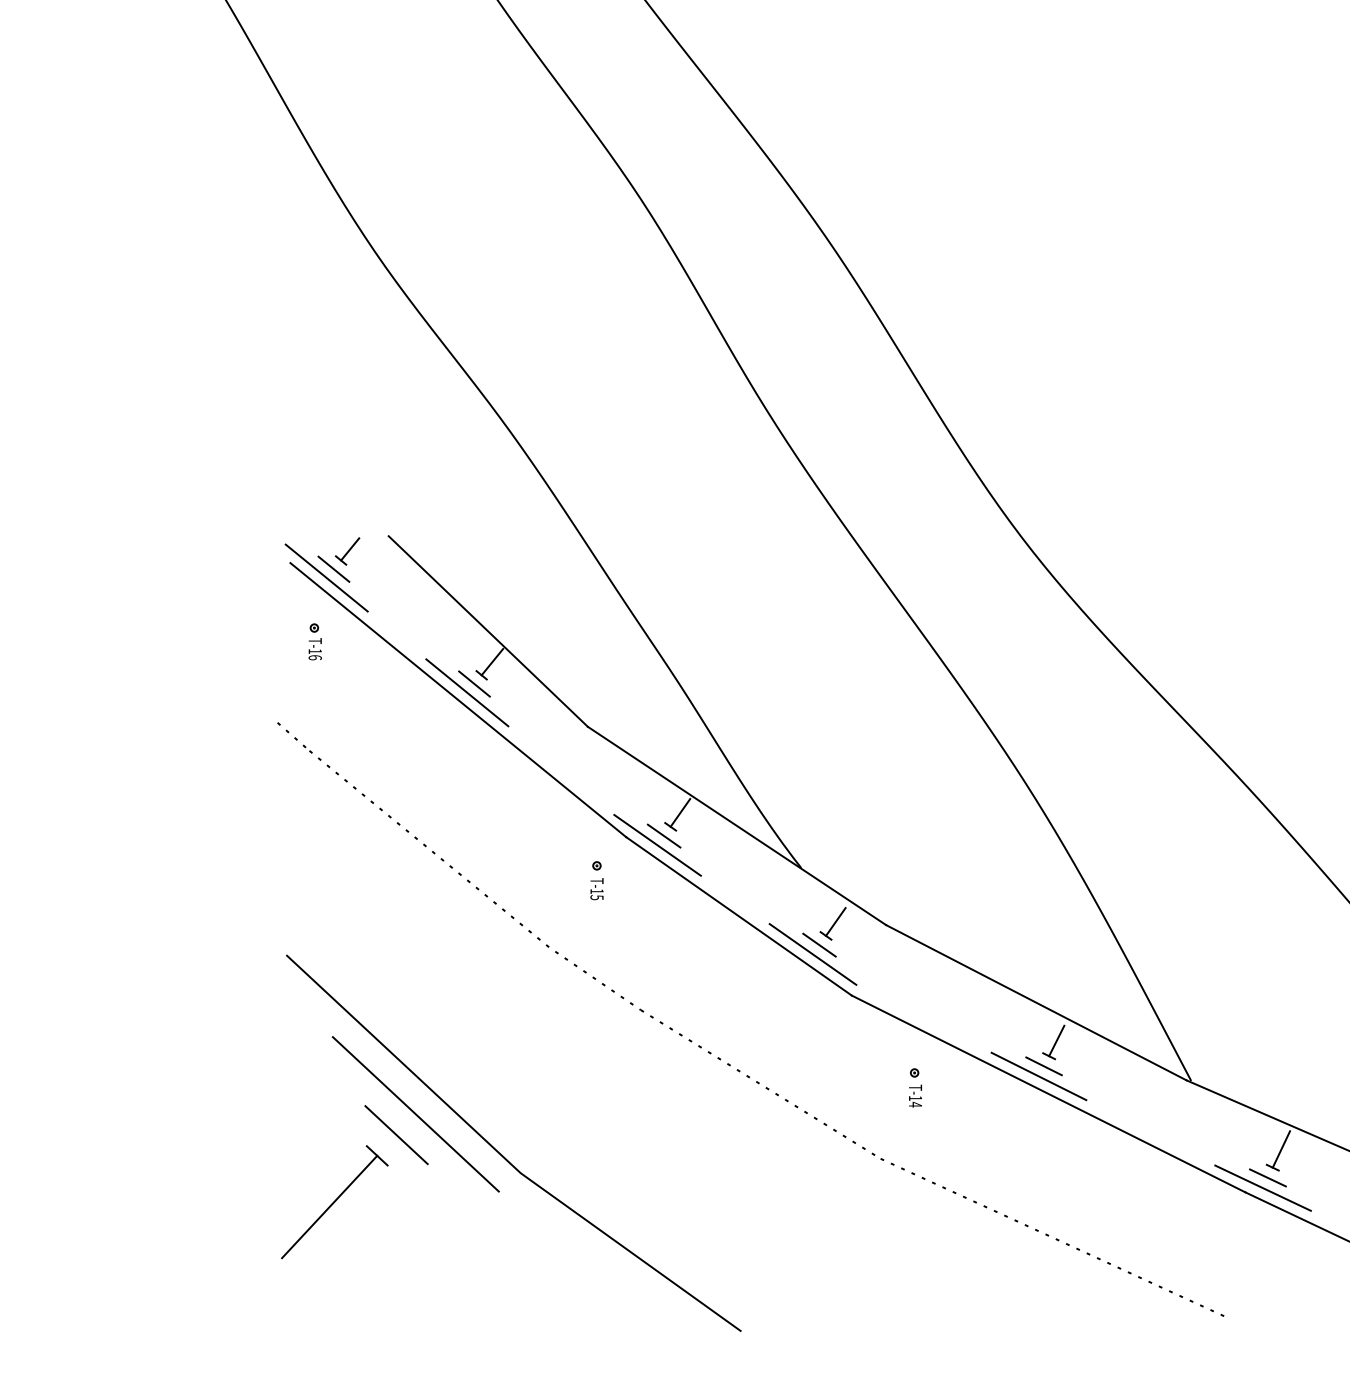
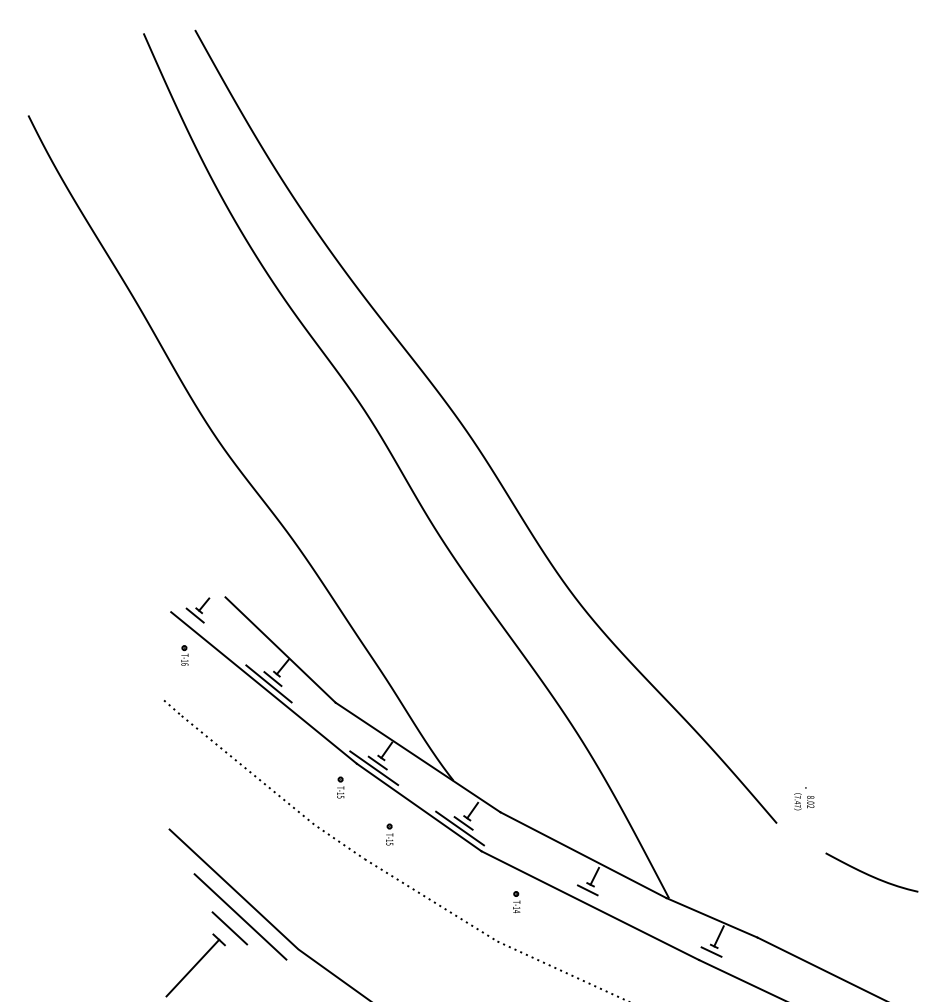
line: (325, 576) -> (190, 619), removed
part: (685, 965) -> (389, 834), added
line: (1038, 1075) -> (584, 895), removed
line: (1262, 1187) -> (708, 957), removed

